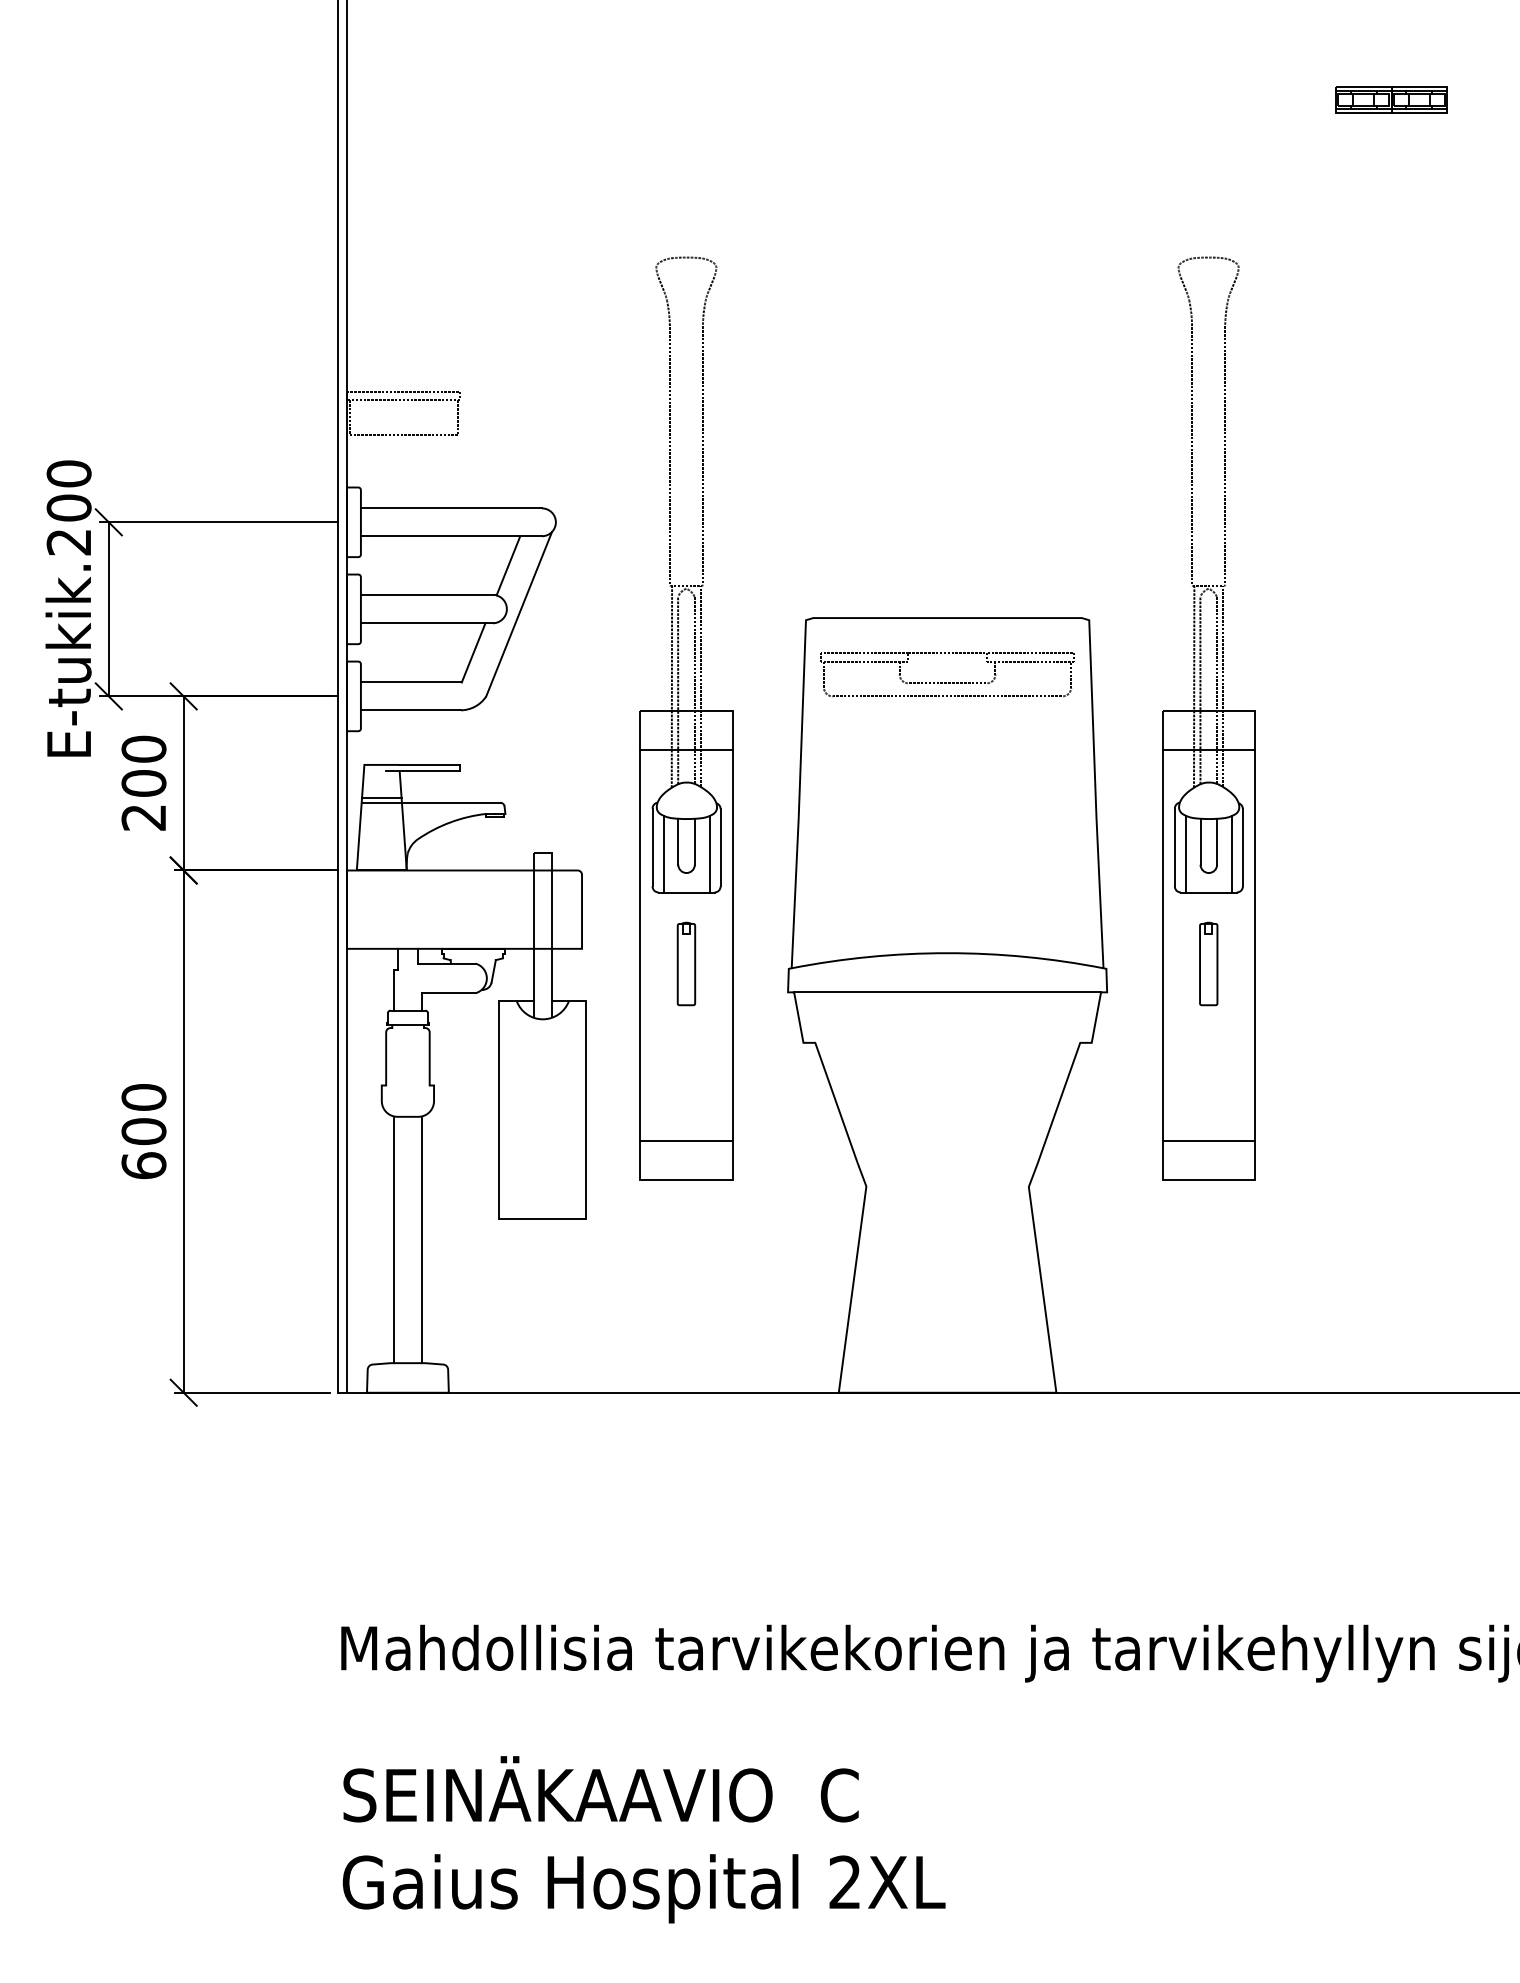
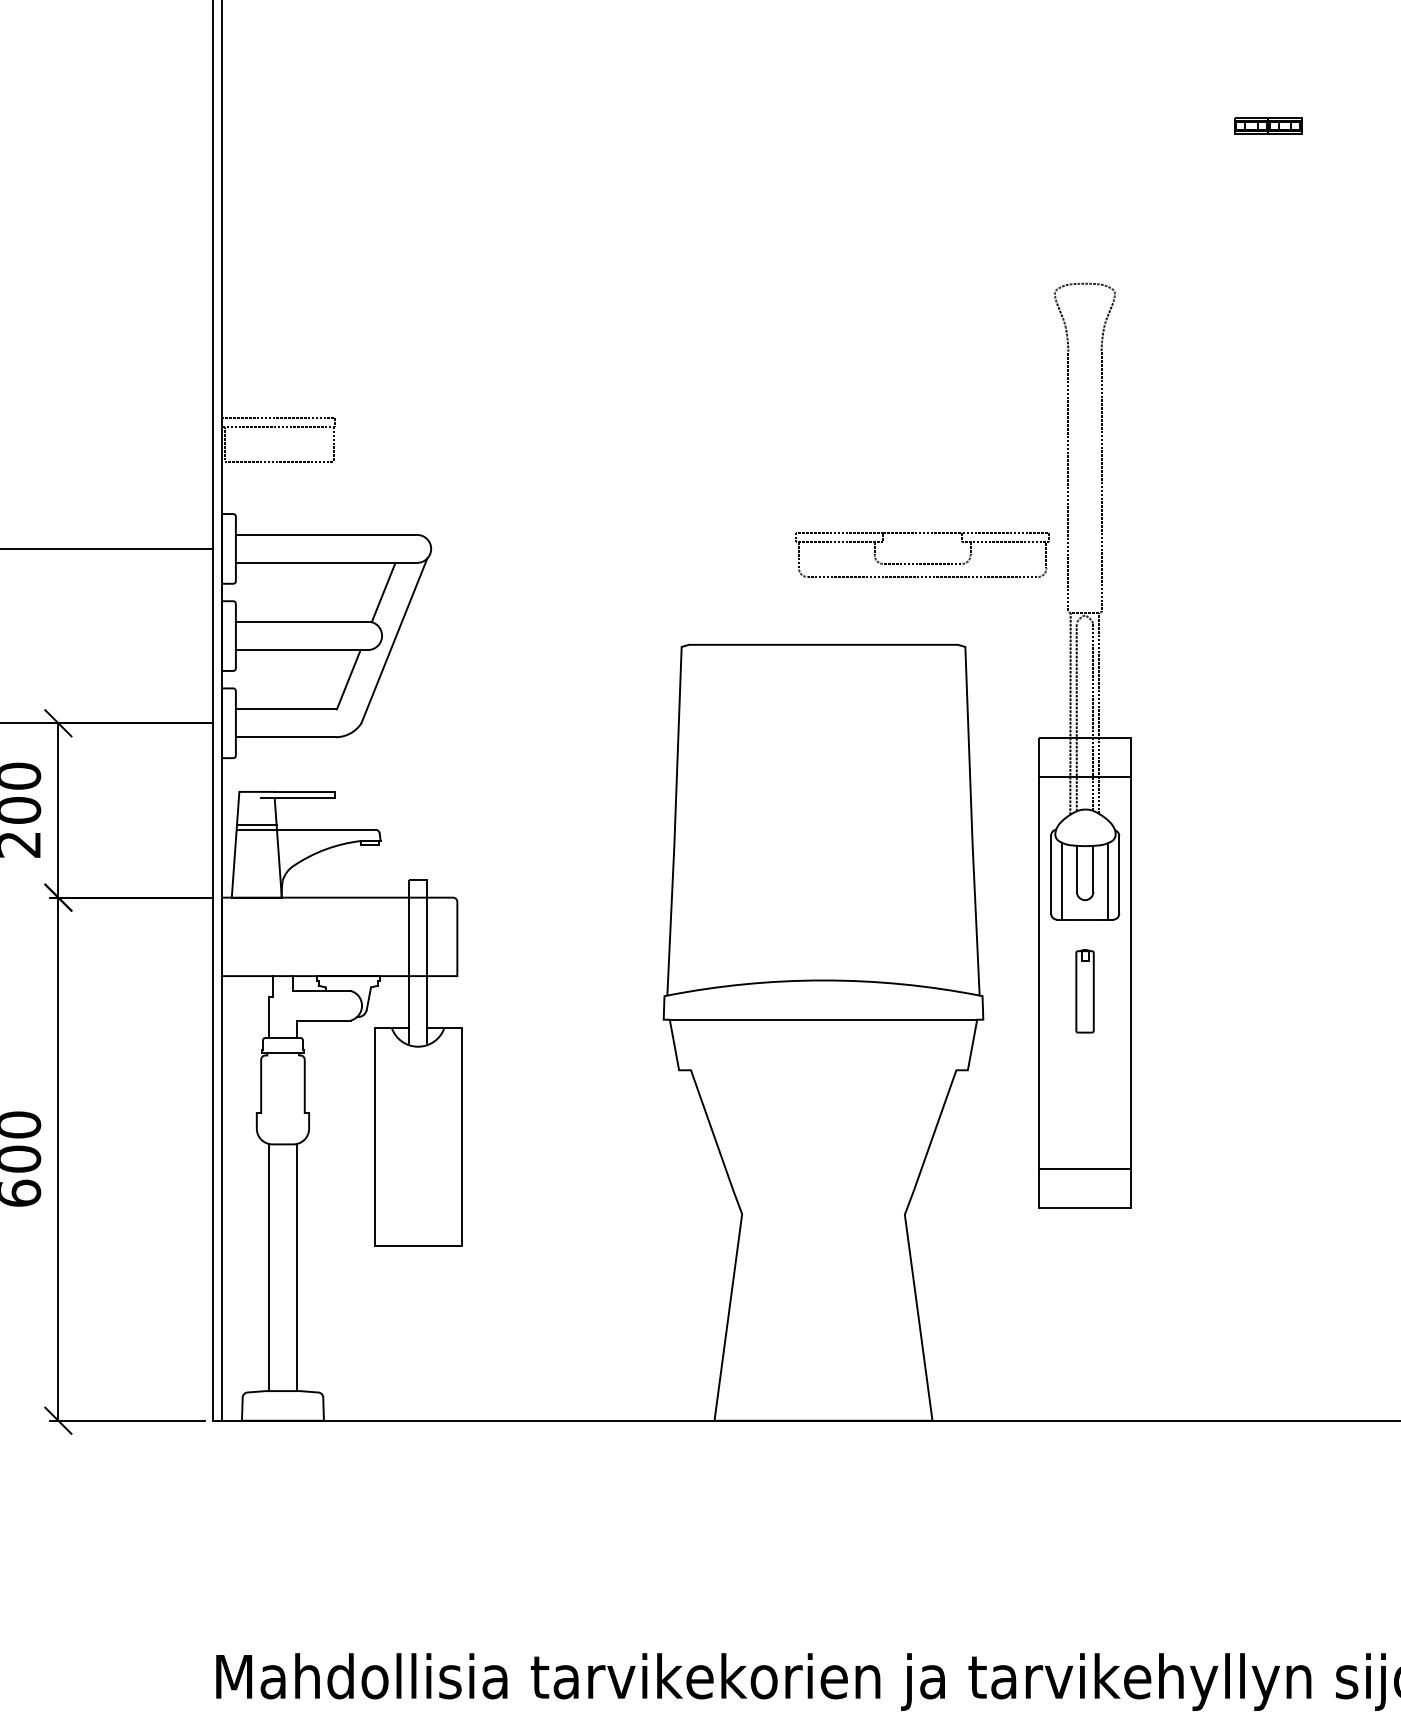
part: (1391, 99) -> (1268, 125), size x0.6
part: (946, 682) -> (921, 563), moved
part: (686, 718) -> (561, 745), removed

